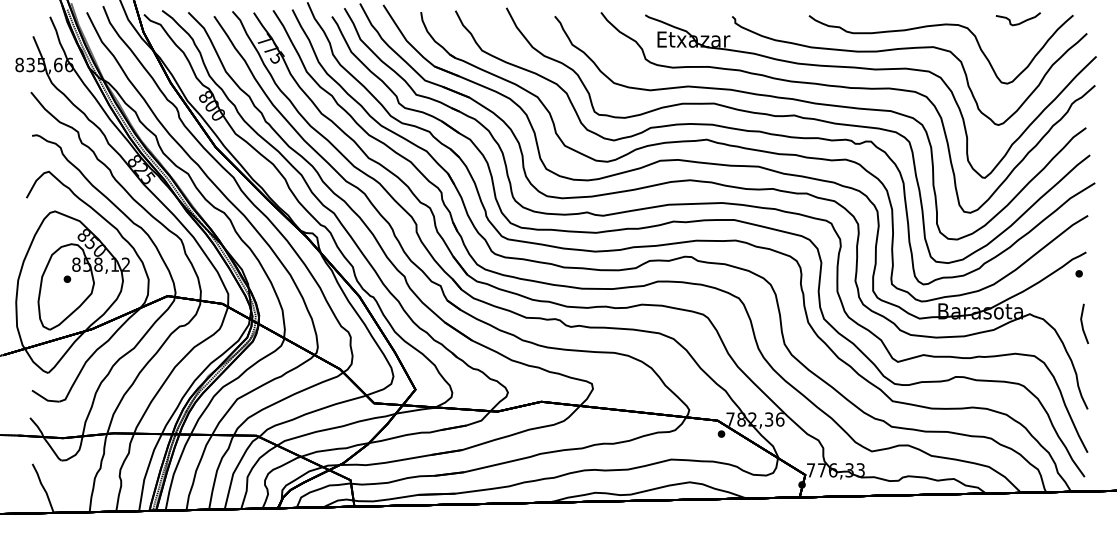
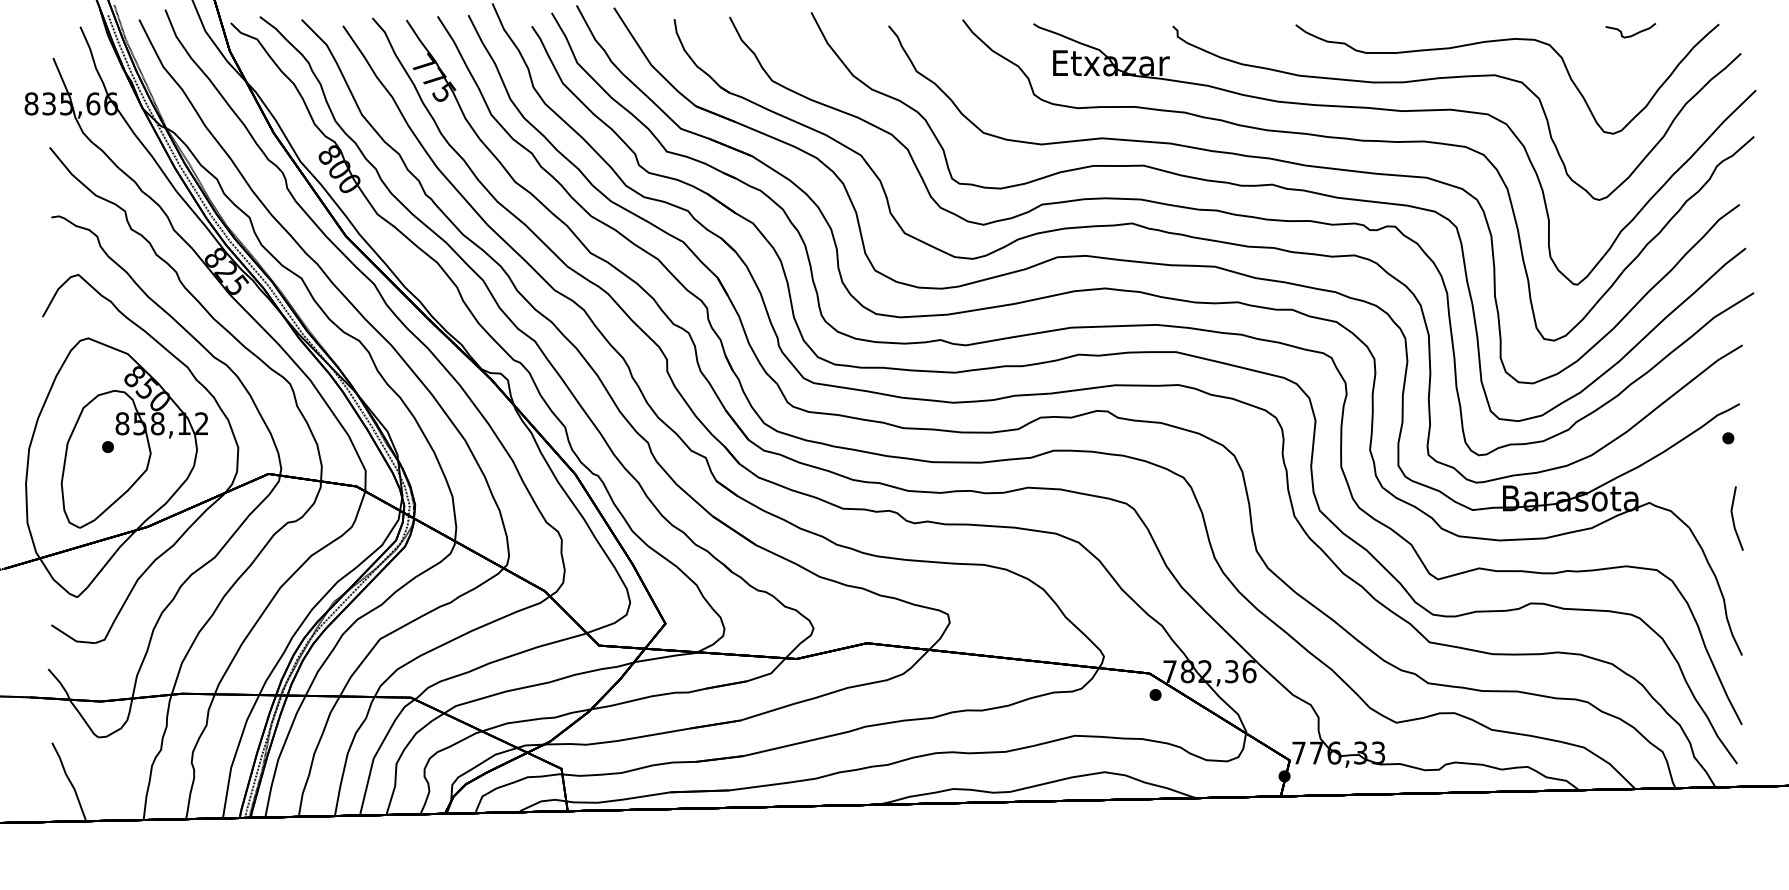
part: (1017, 19) -> (1629, 31), size x0.7

